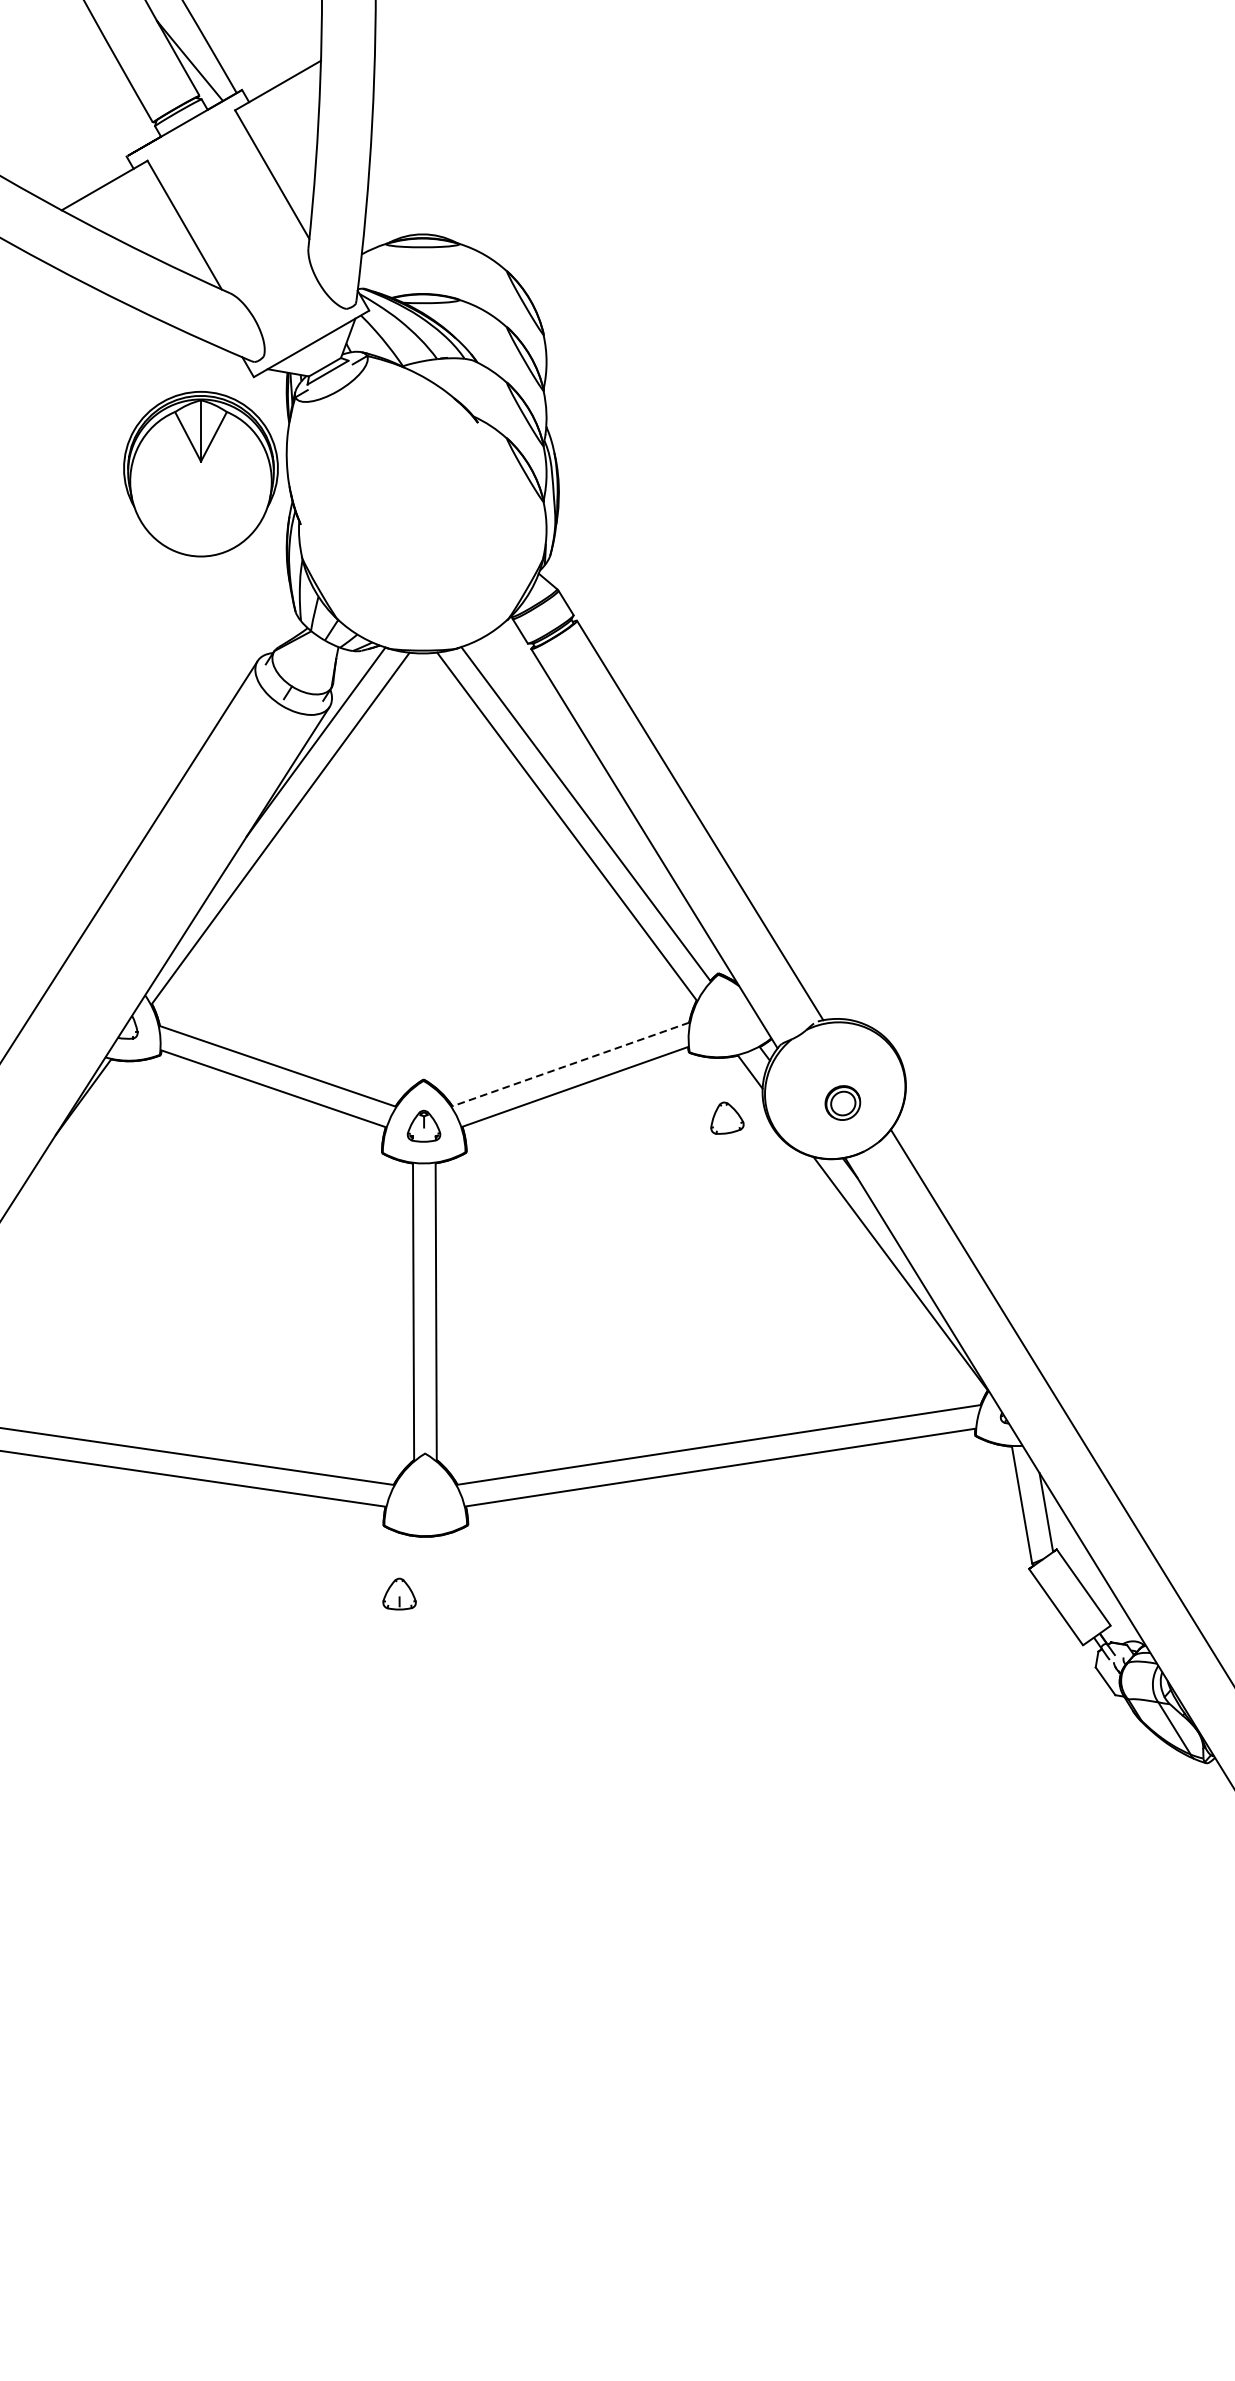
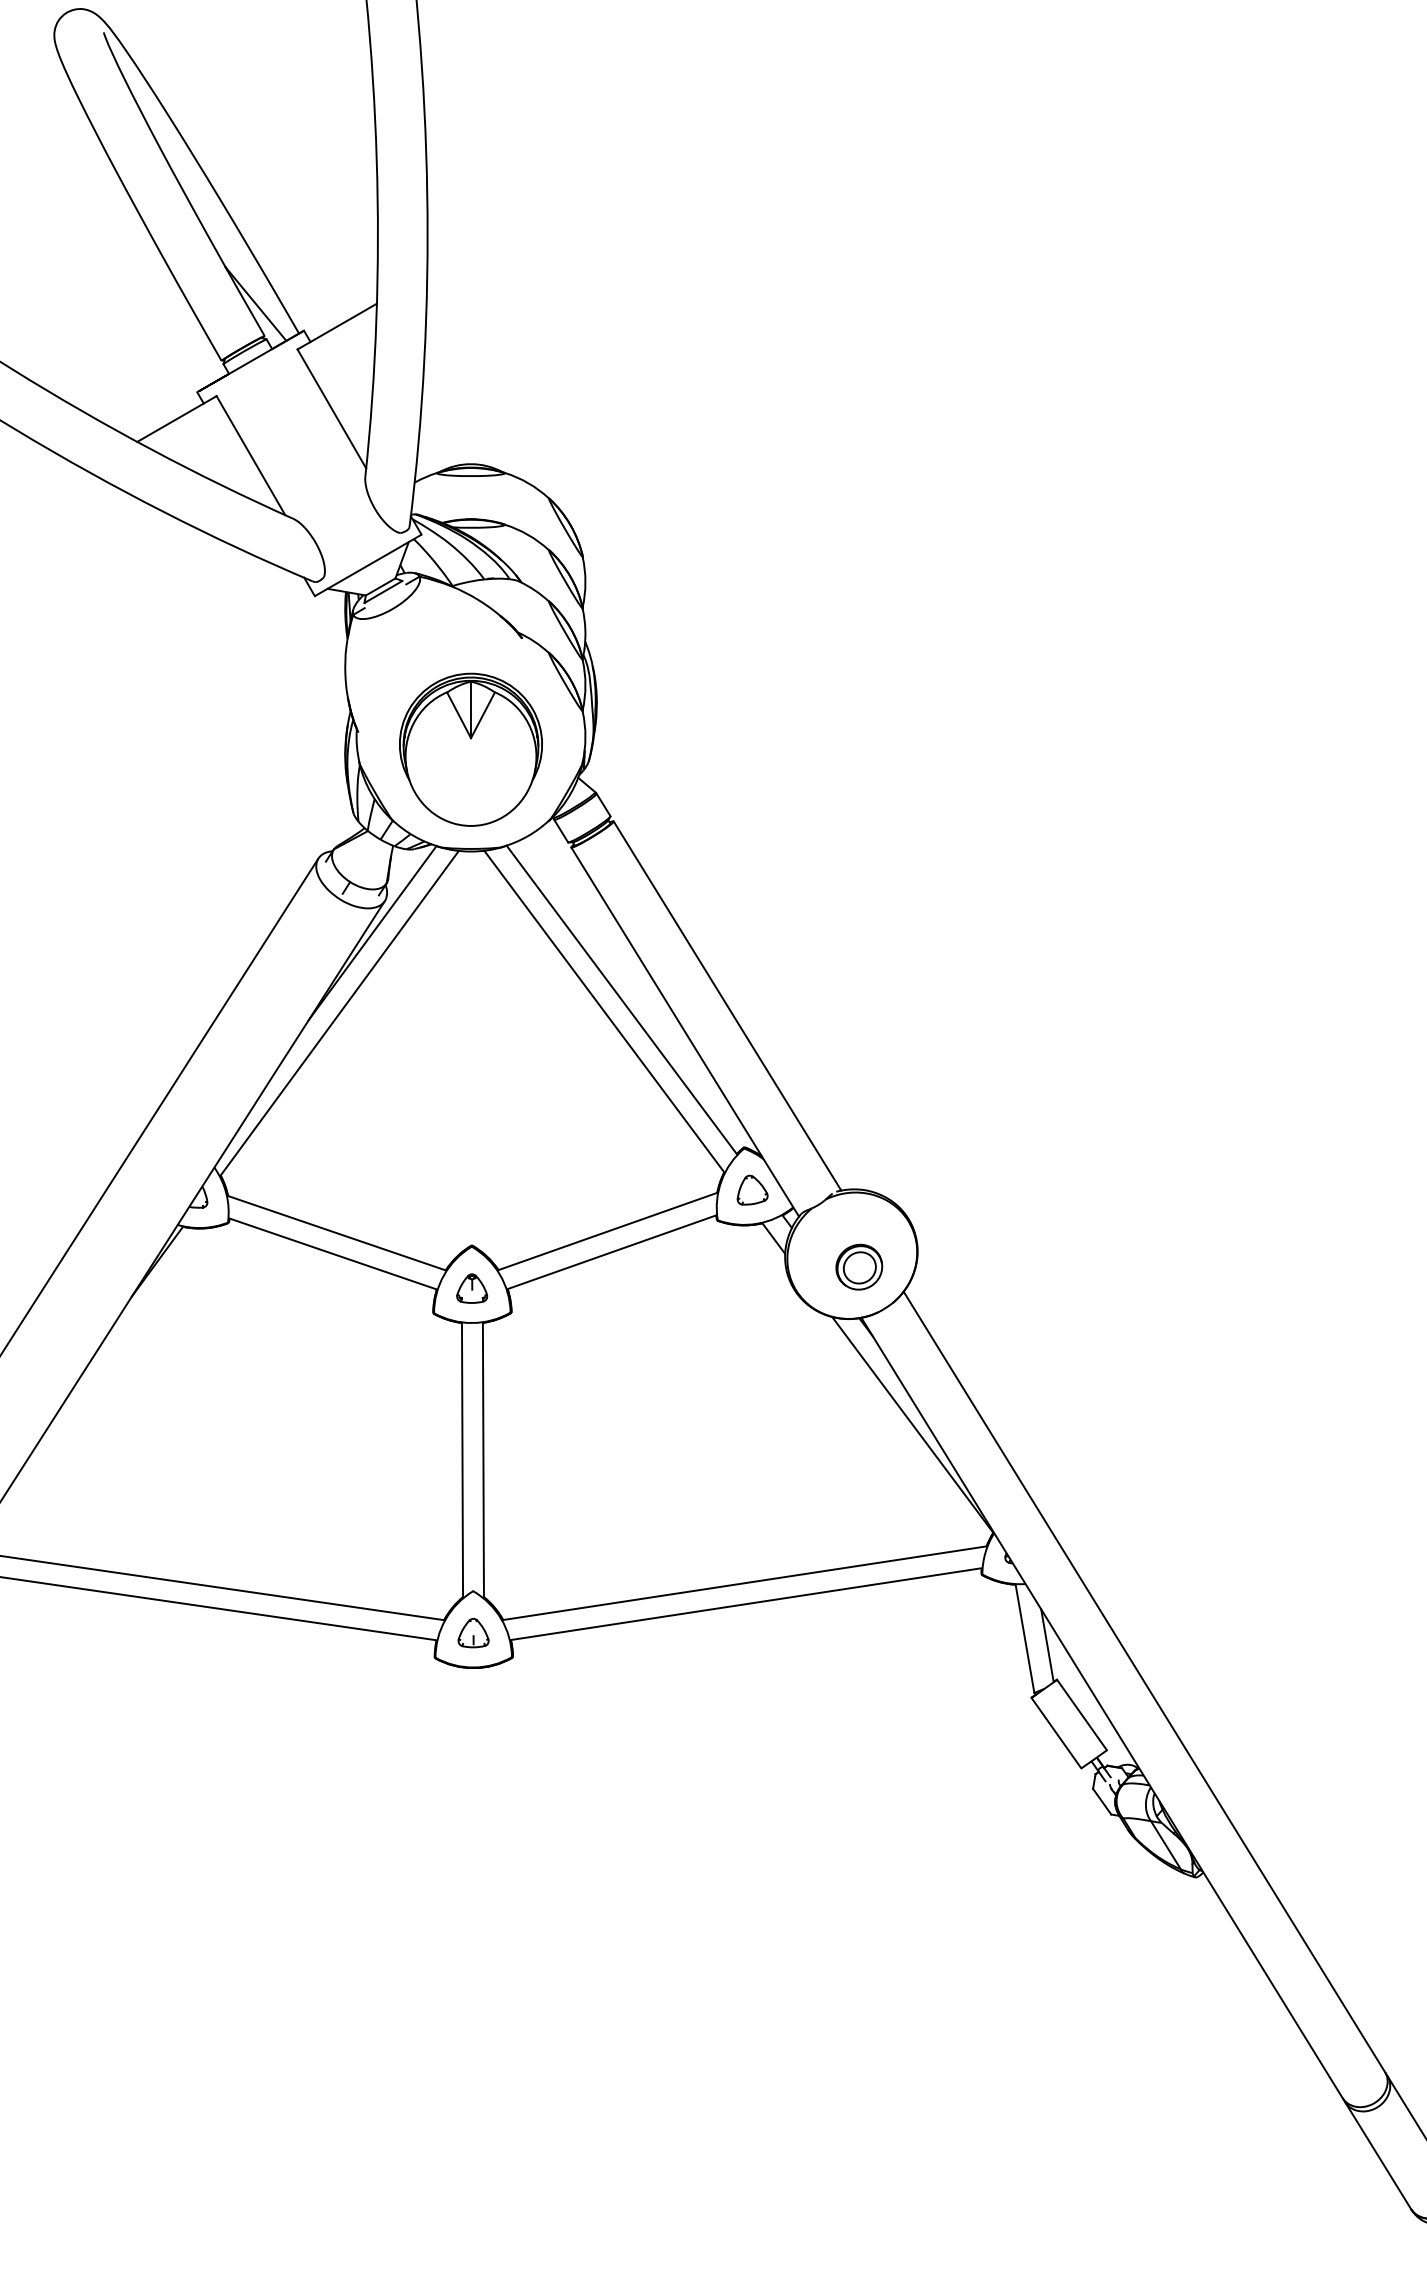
part: (200, 473) -> (470, 749), moved
line: (570, 1064) -> (607, 1231), dashed -> solid
part: (843, 1102) -> (859, 1266), size x1.43
part: (727, 1117) -> (752, 1189), moved
part: (399, 1594) -> (473, 1633), moved

